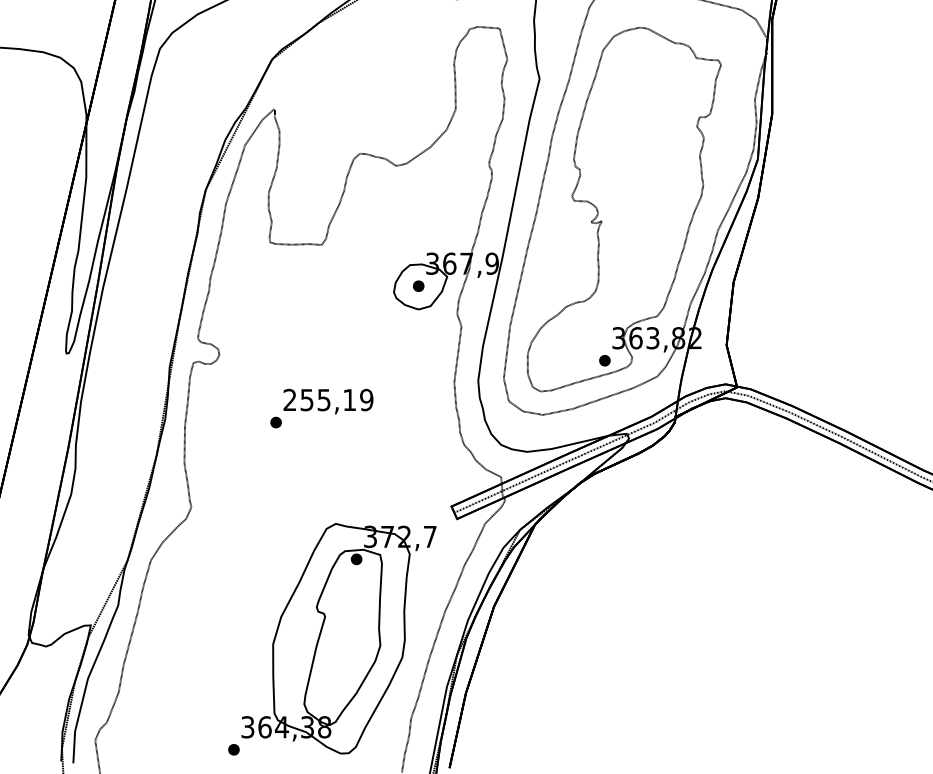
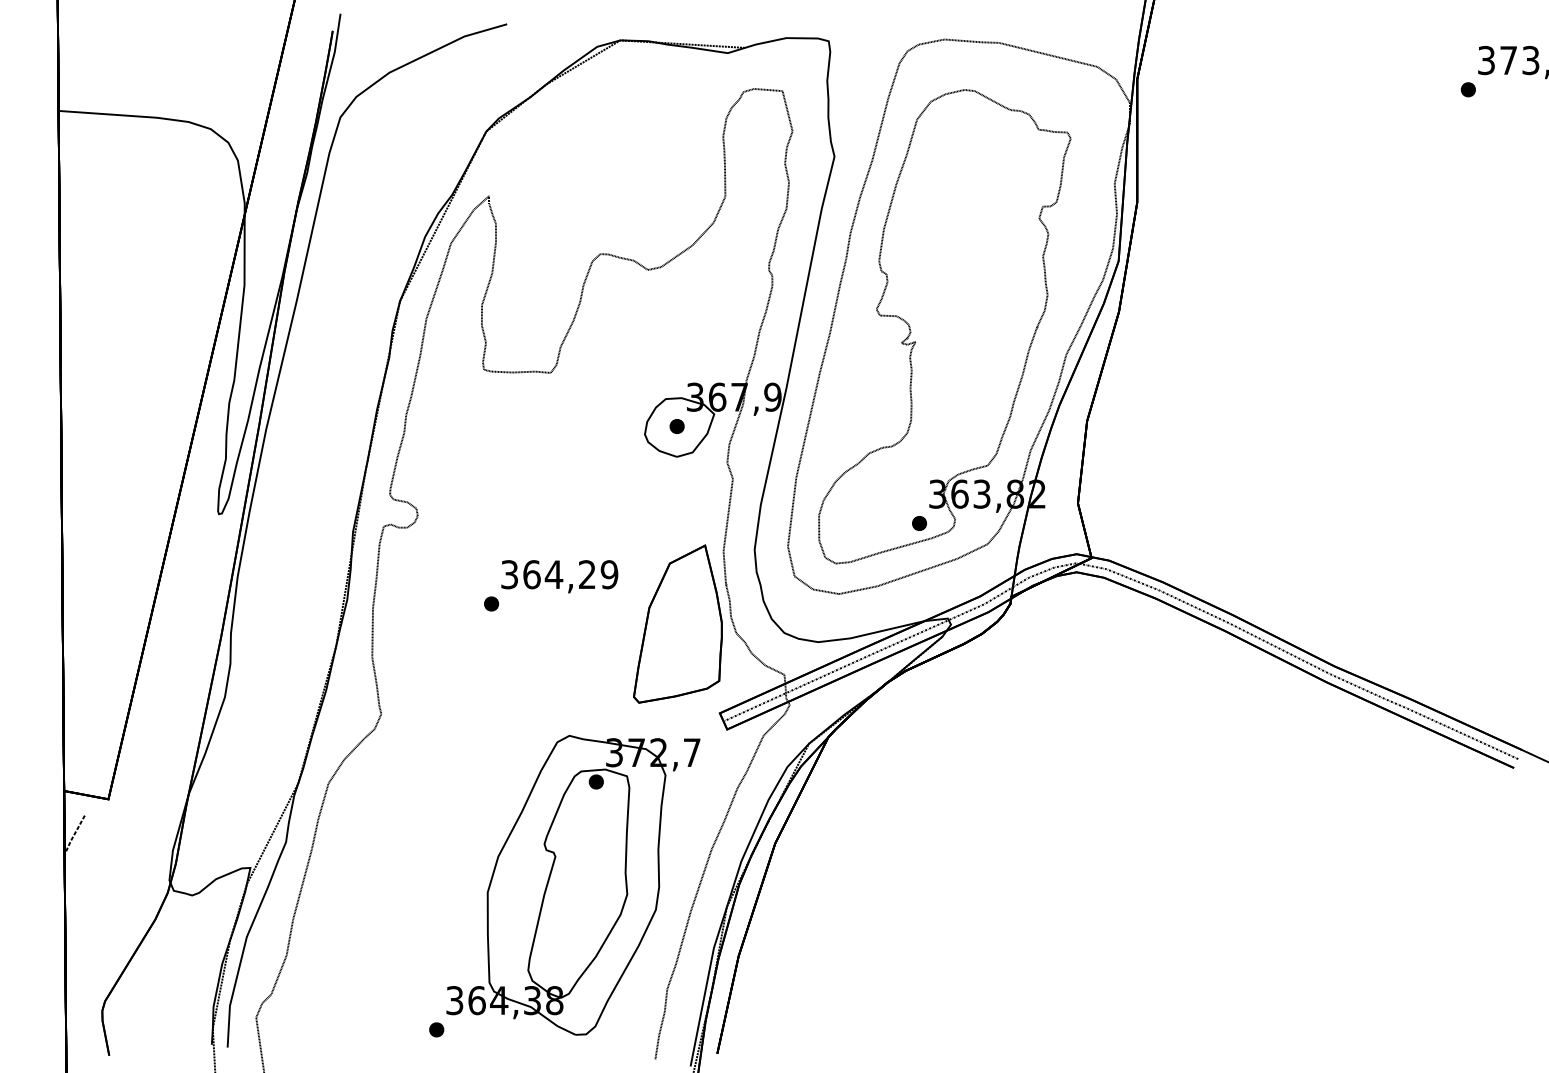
text: (319, 399) -> (548, 574), 255,19 -> 364,29
part: (418, 437) -> (677, 623), added

